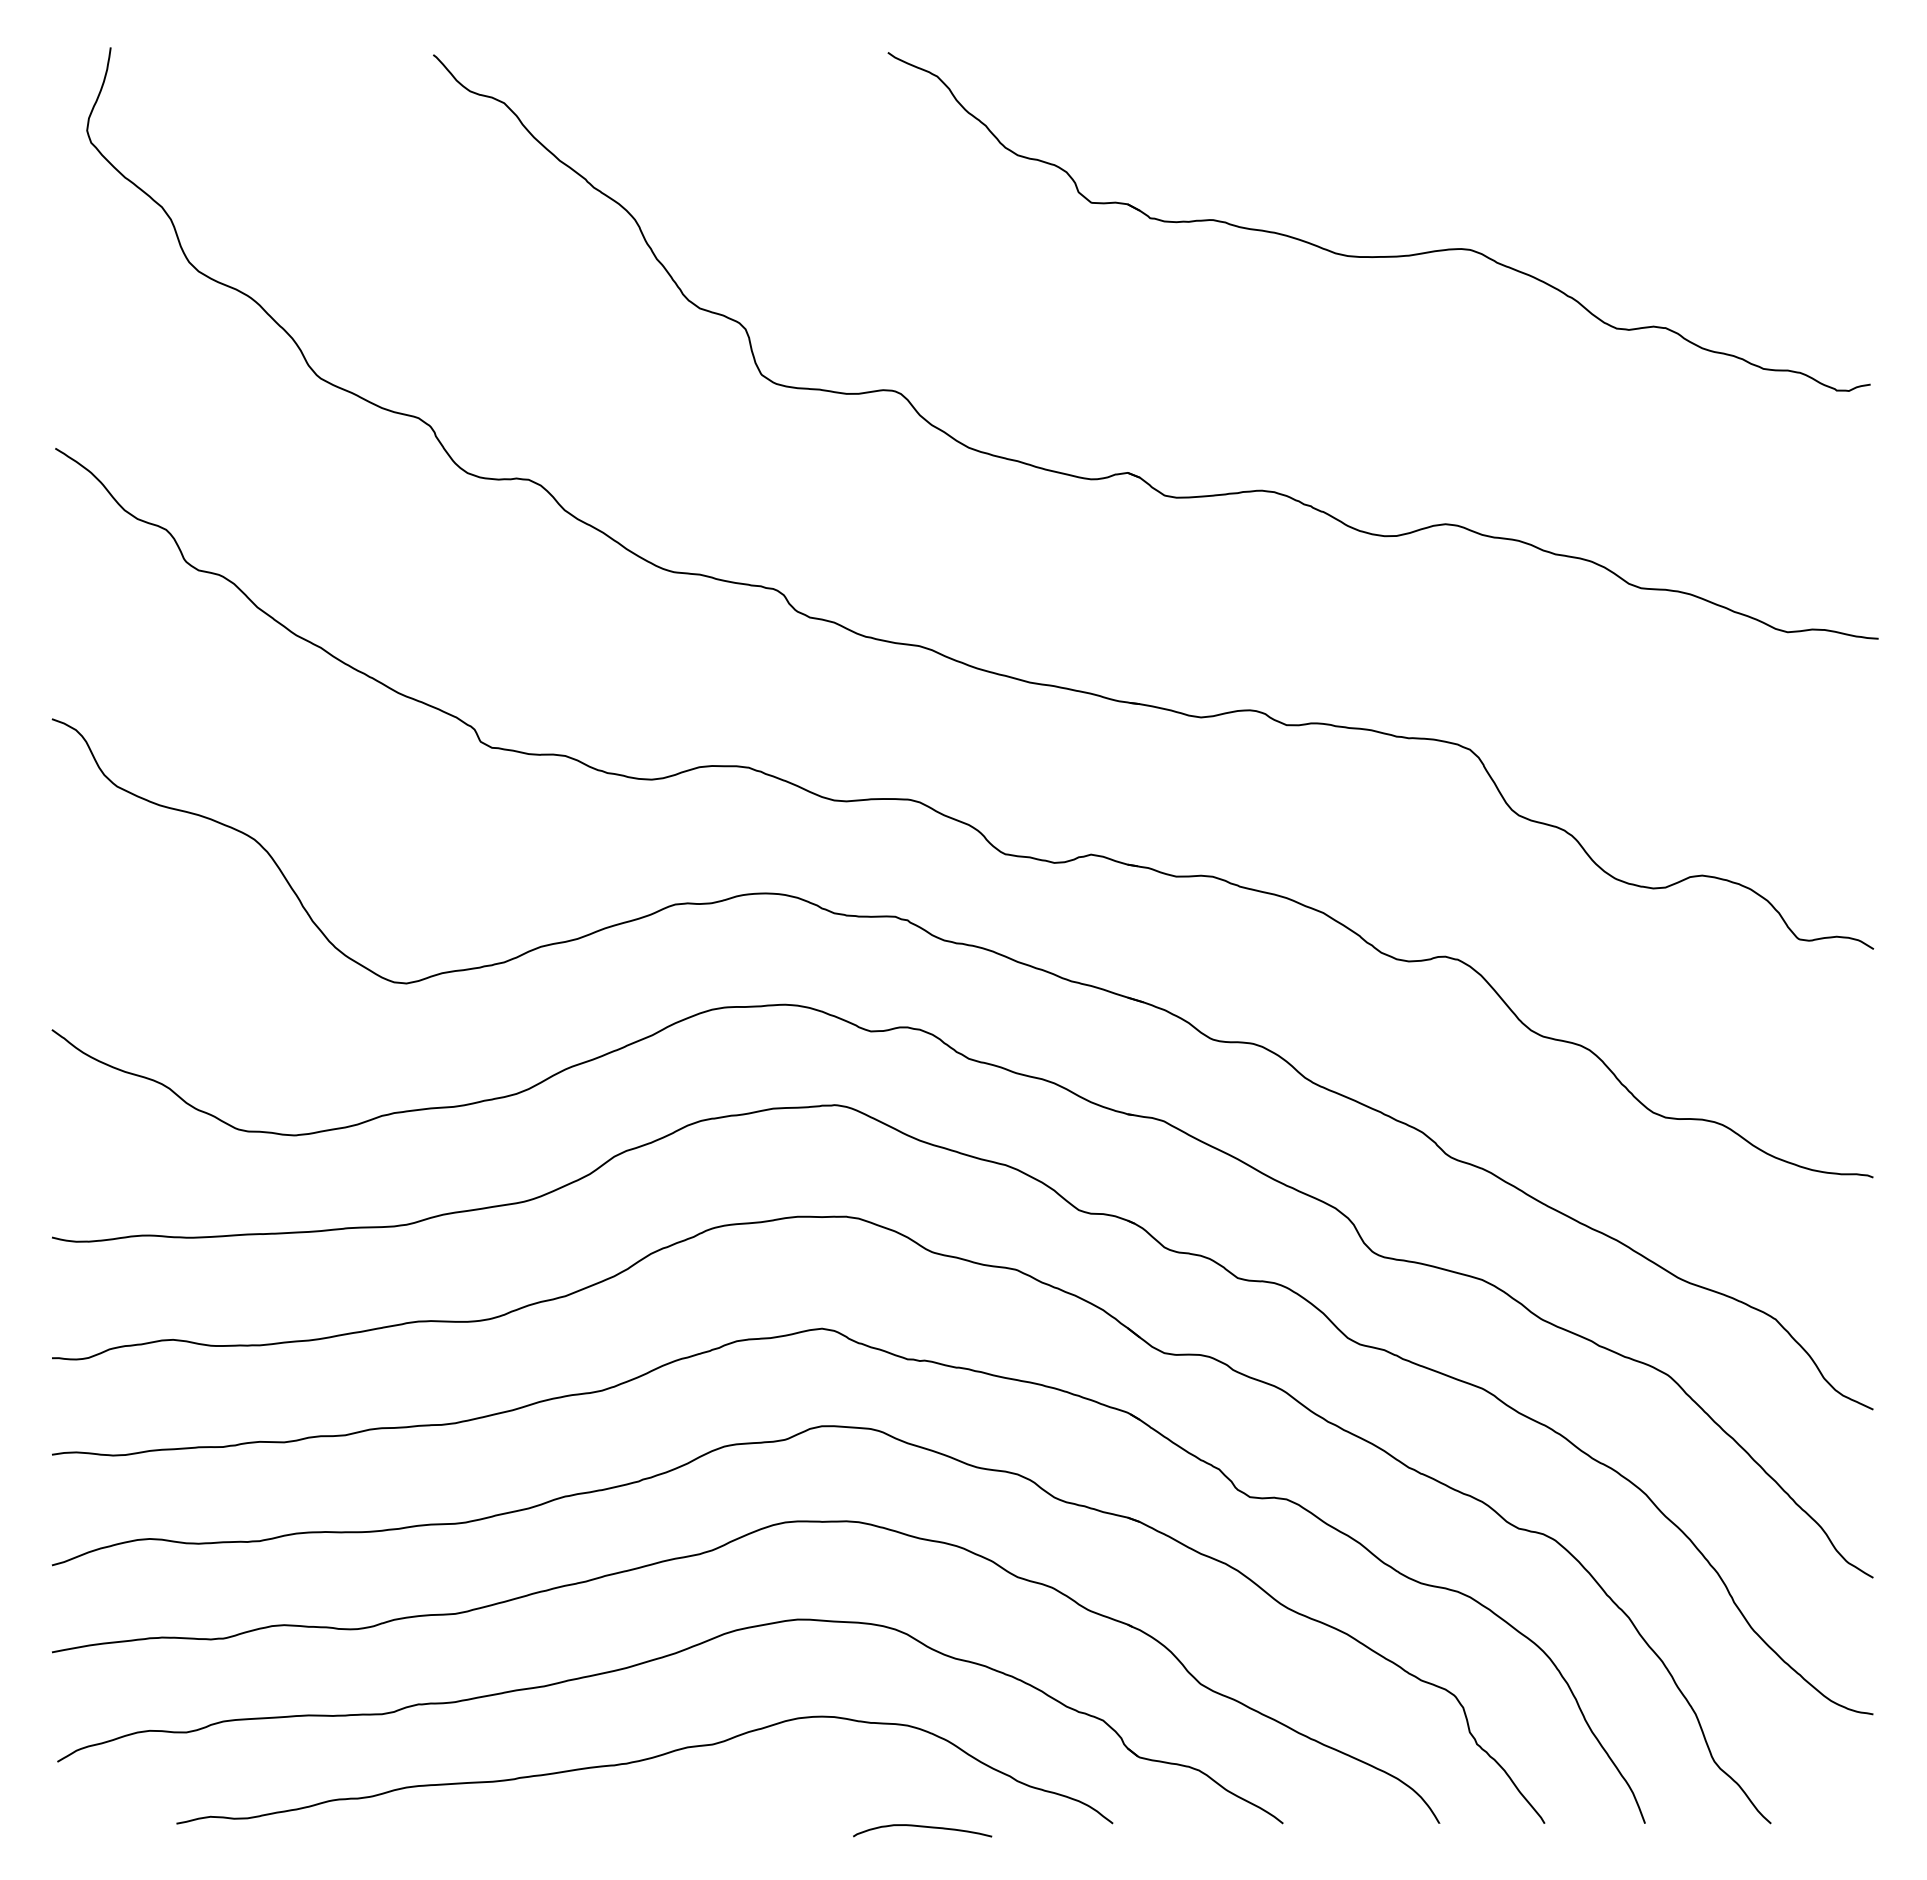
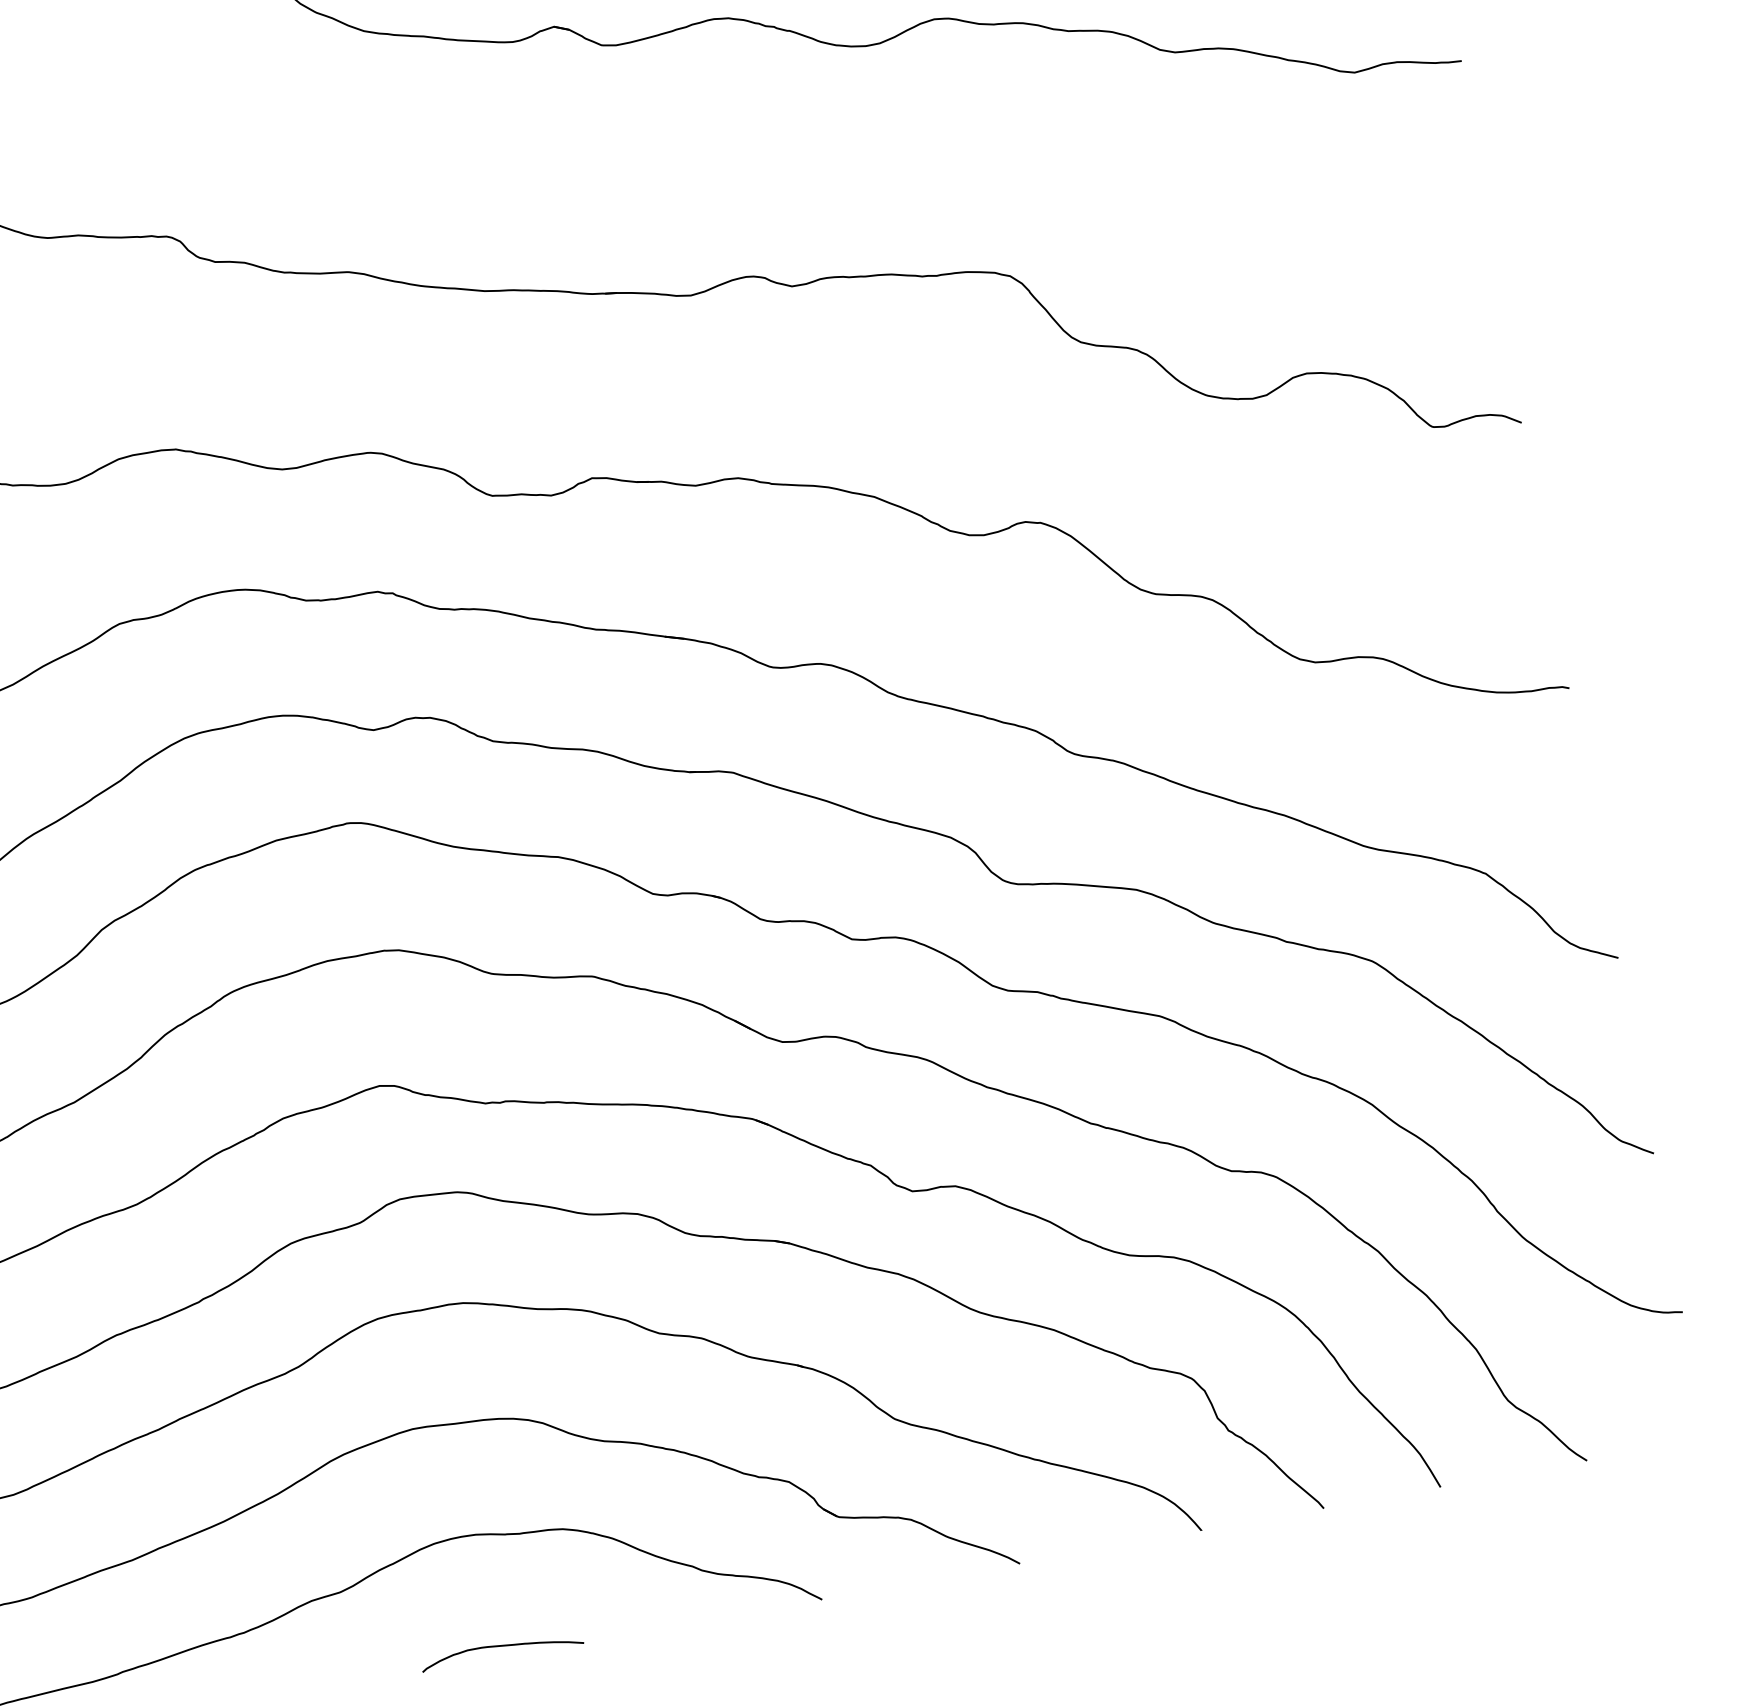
curve: (922, 1827) -> (501, 1647), moved

